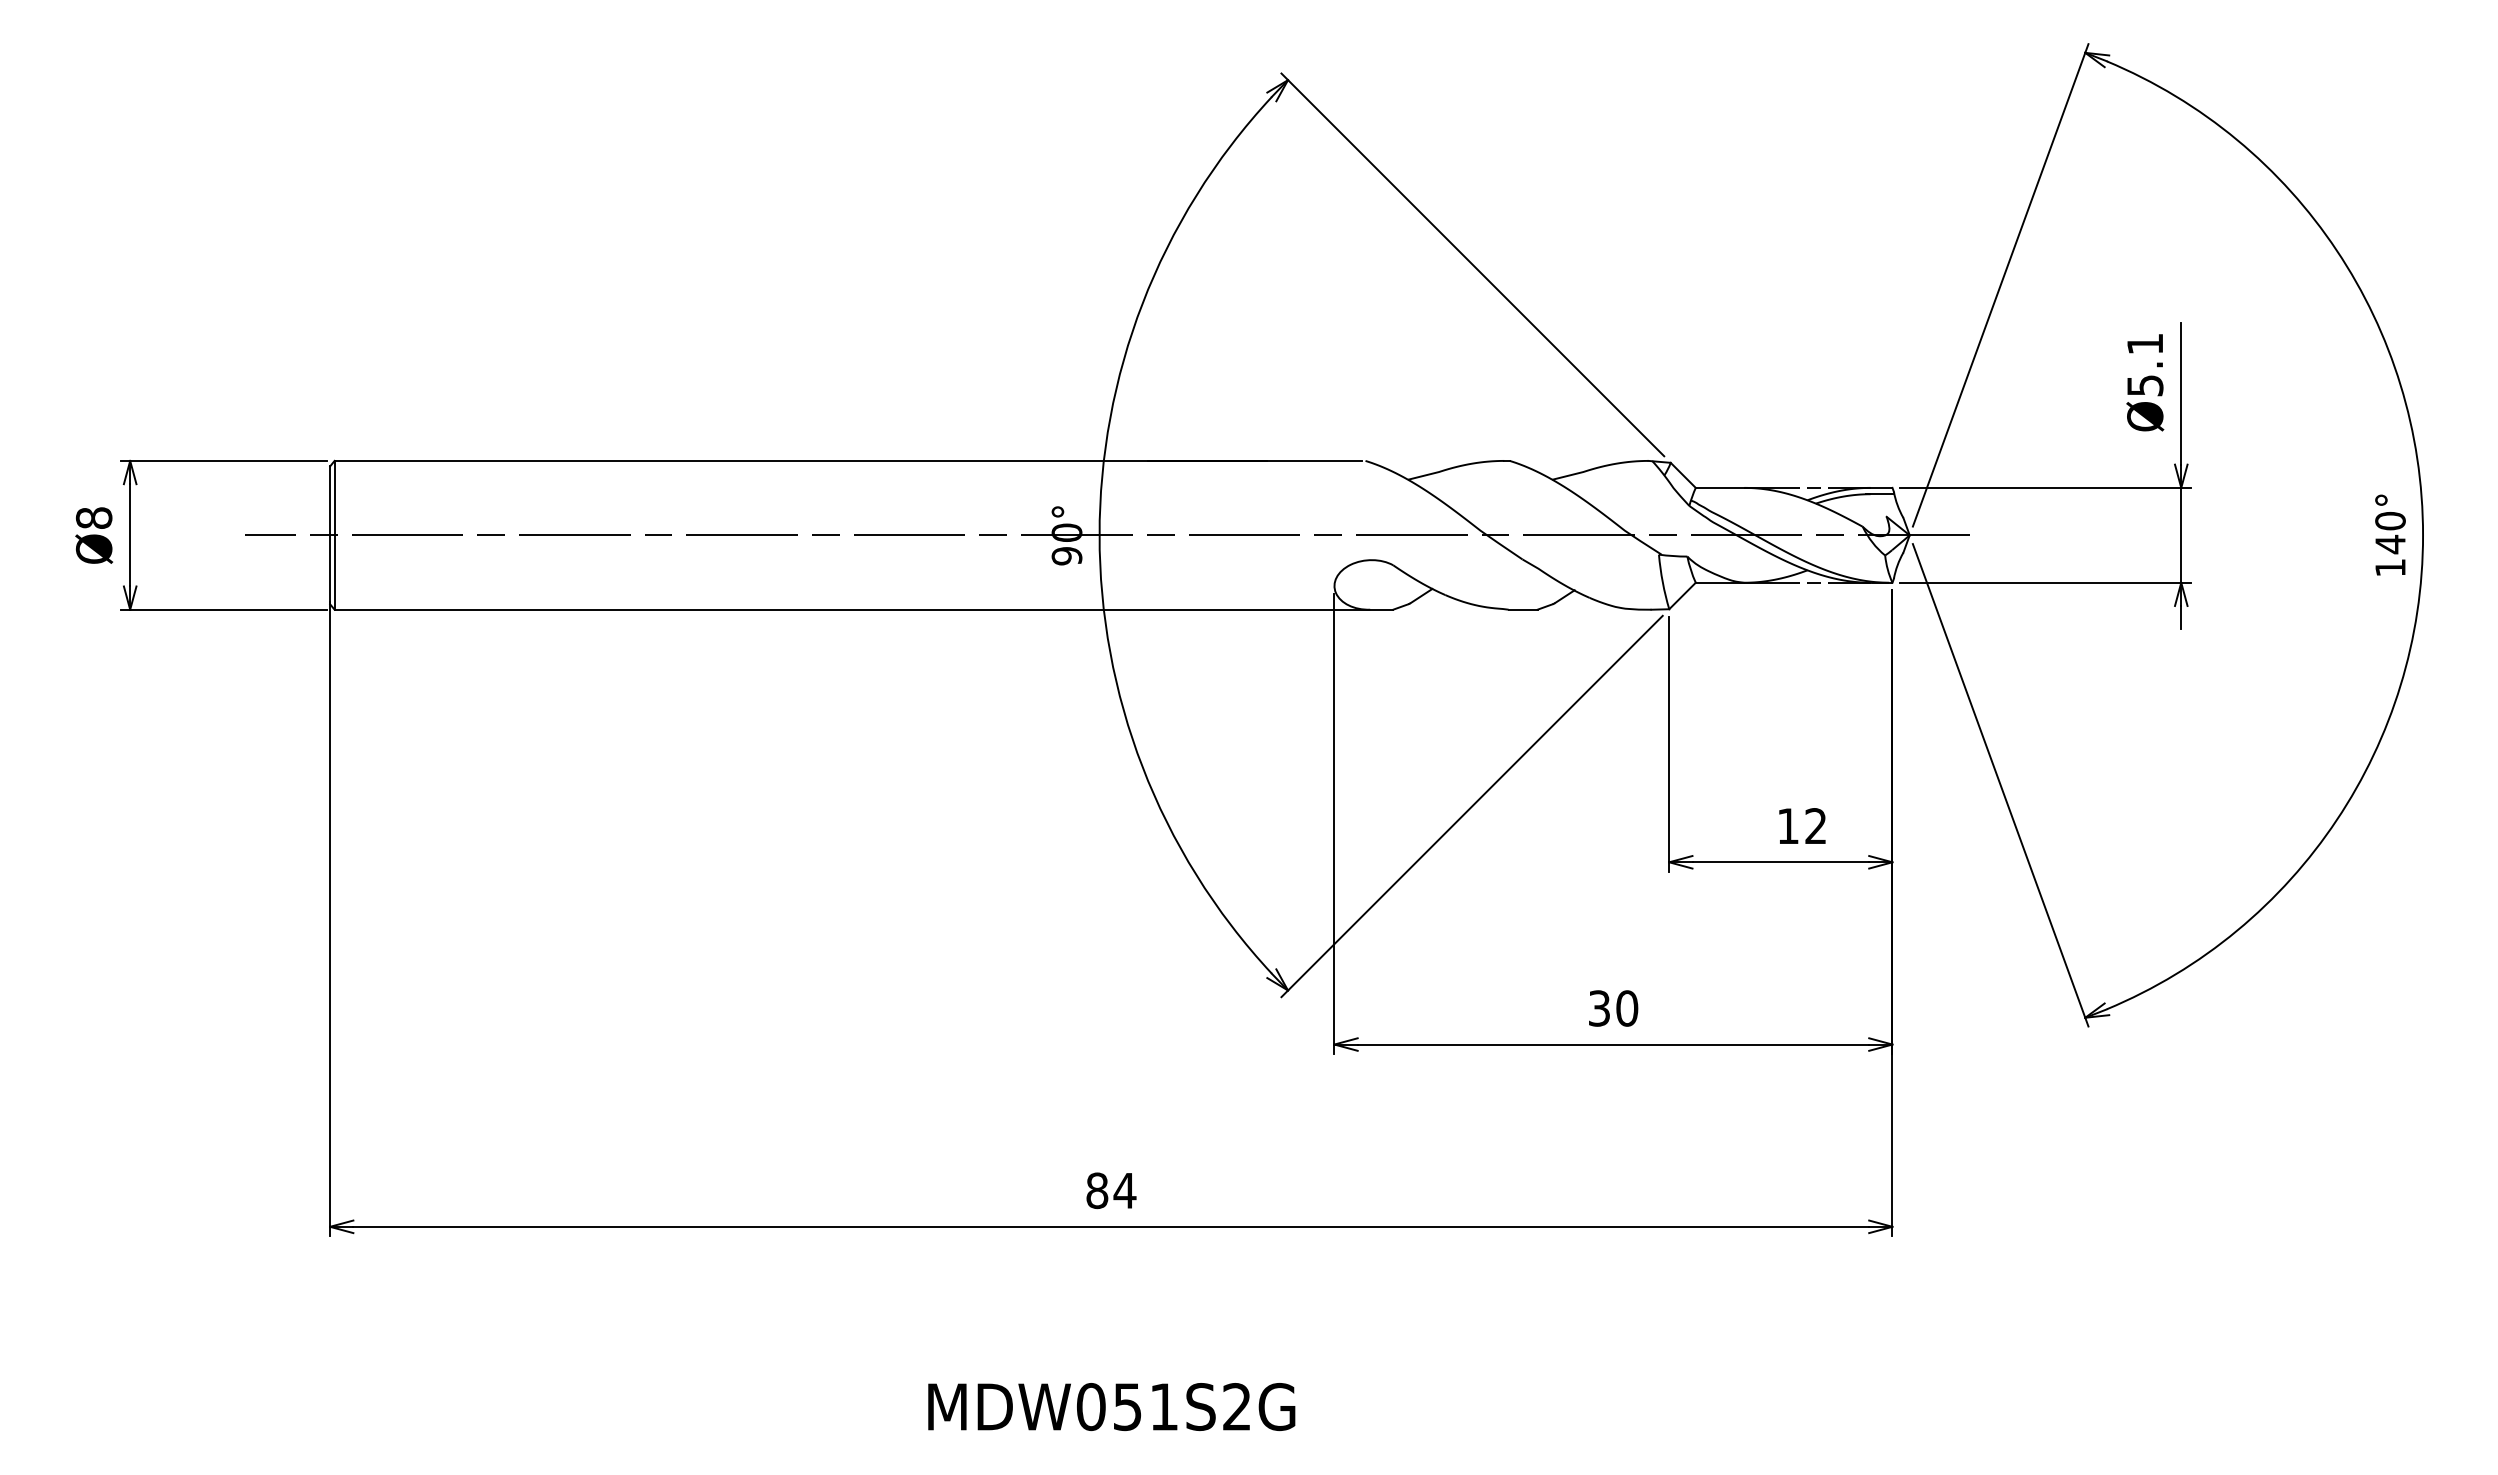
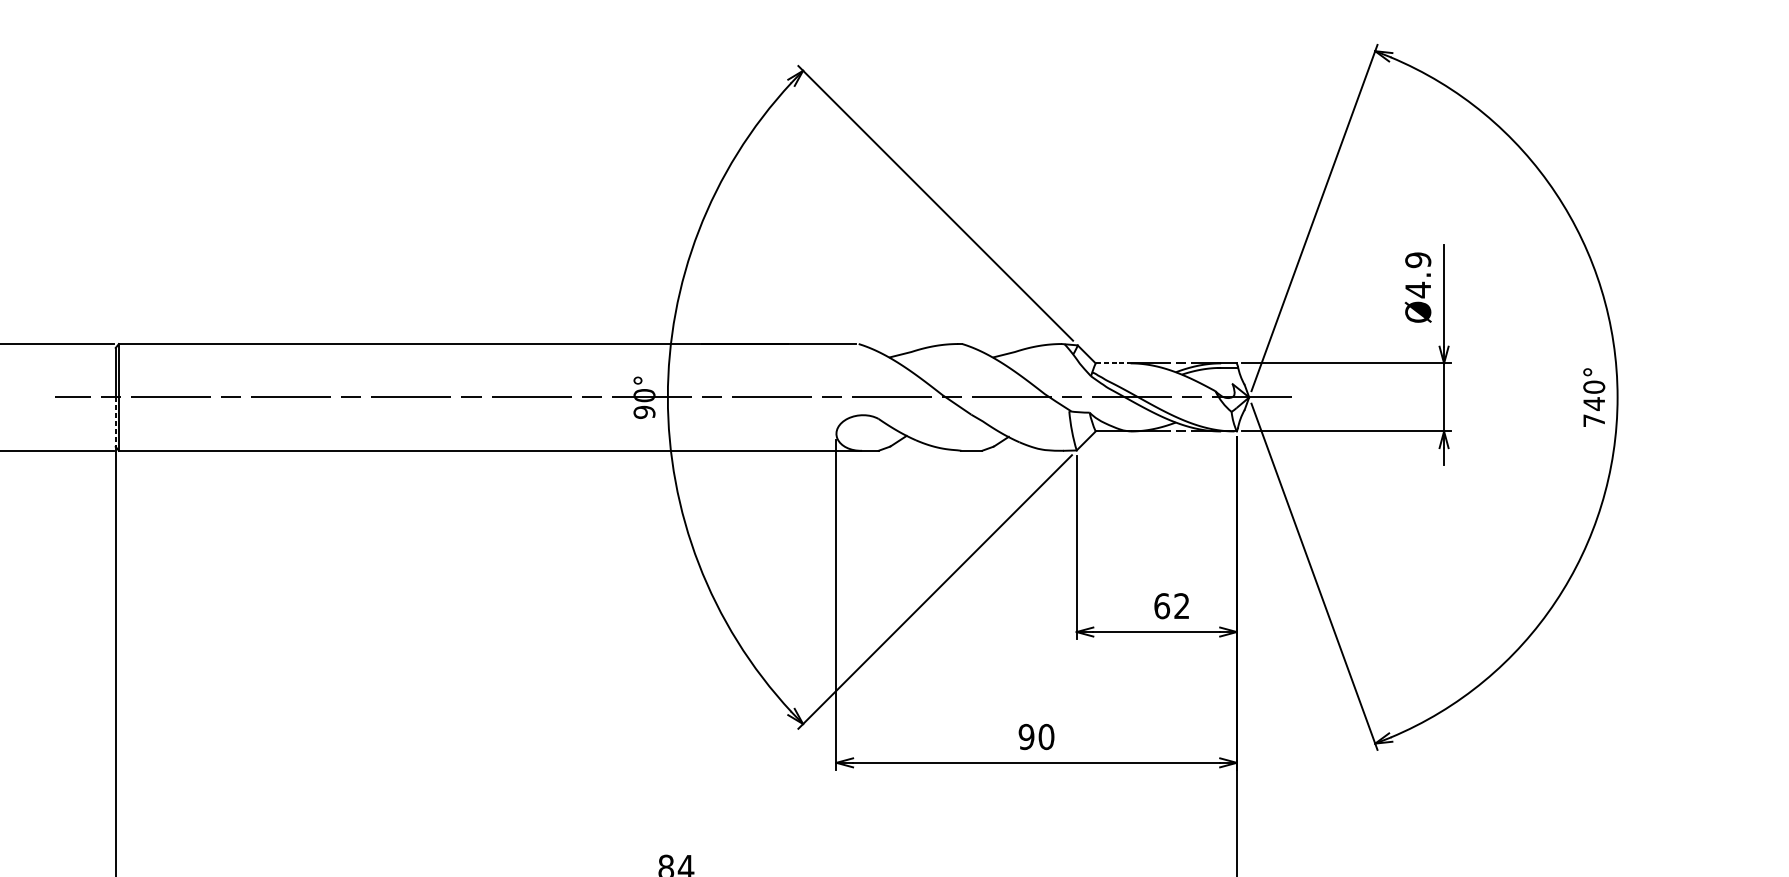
text: (2145, 365) -> (1418, 275), Ø5.1 -> Ø4.9
line: (1720, 487) -> (1113, 363), solid -> dashed
text: (2390, 567) -> (1594, 420), 140° -> 740°
line: (330, 570) -> (115, 422), solid -> dashed
text: (1788, 826) -> (1162, 606), 12 -> 62
text: (1599, 1008) -> (1026, 736), 30 -> 90

